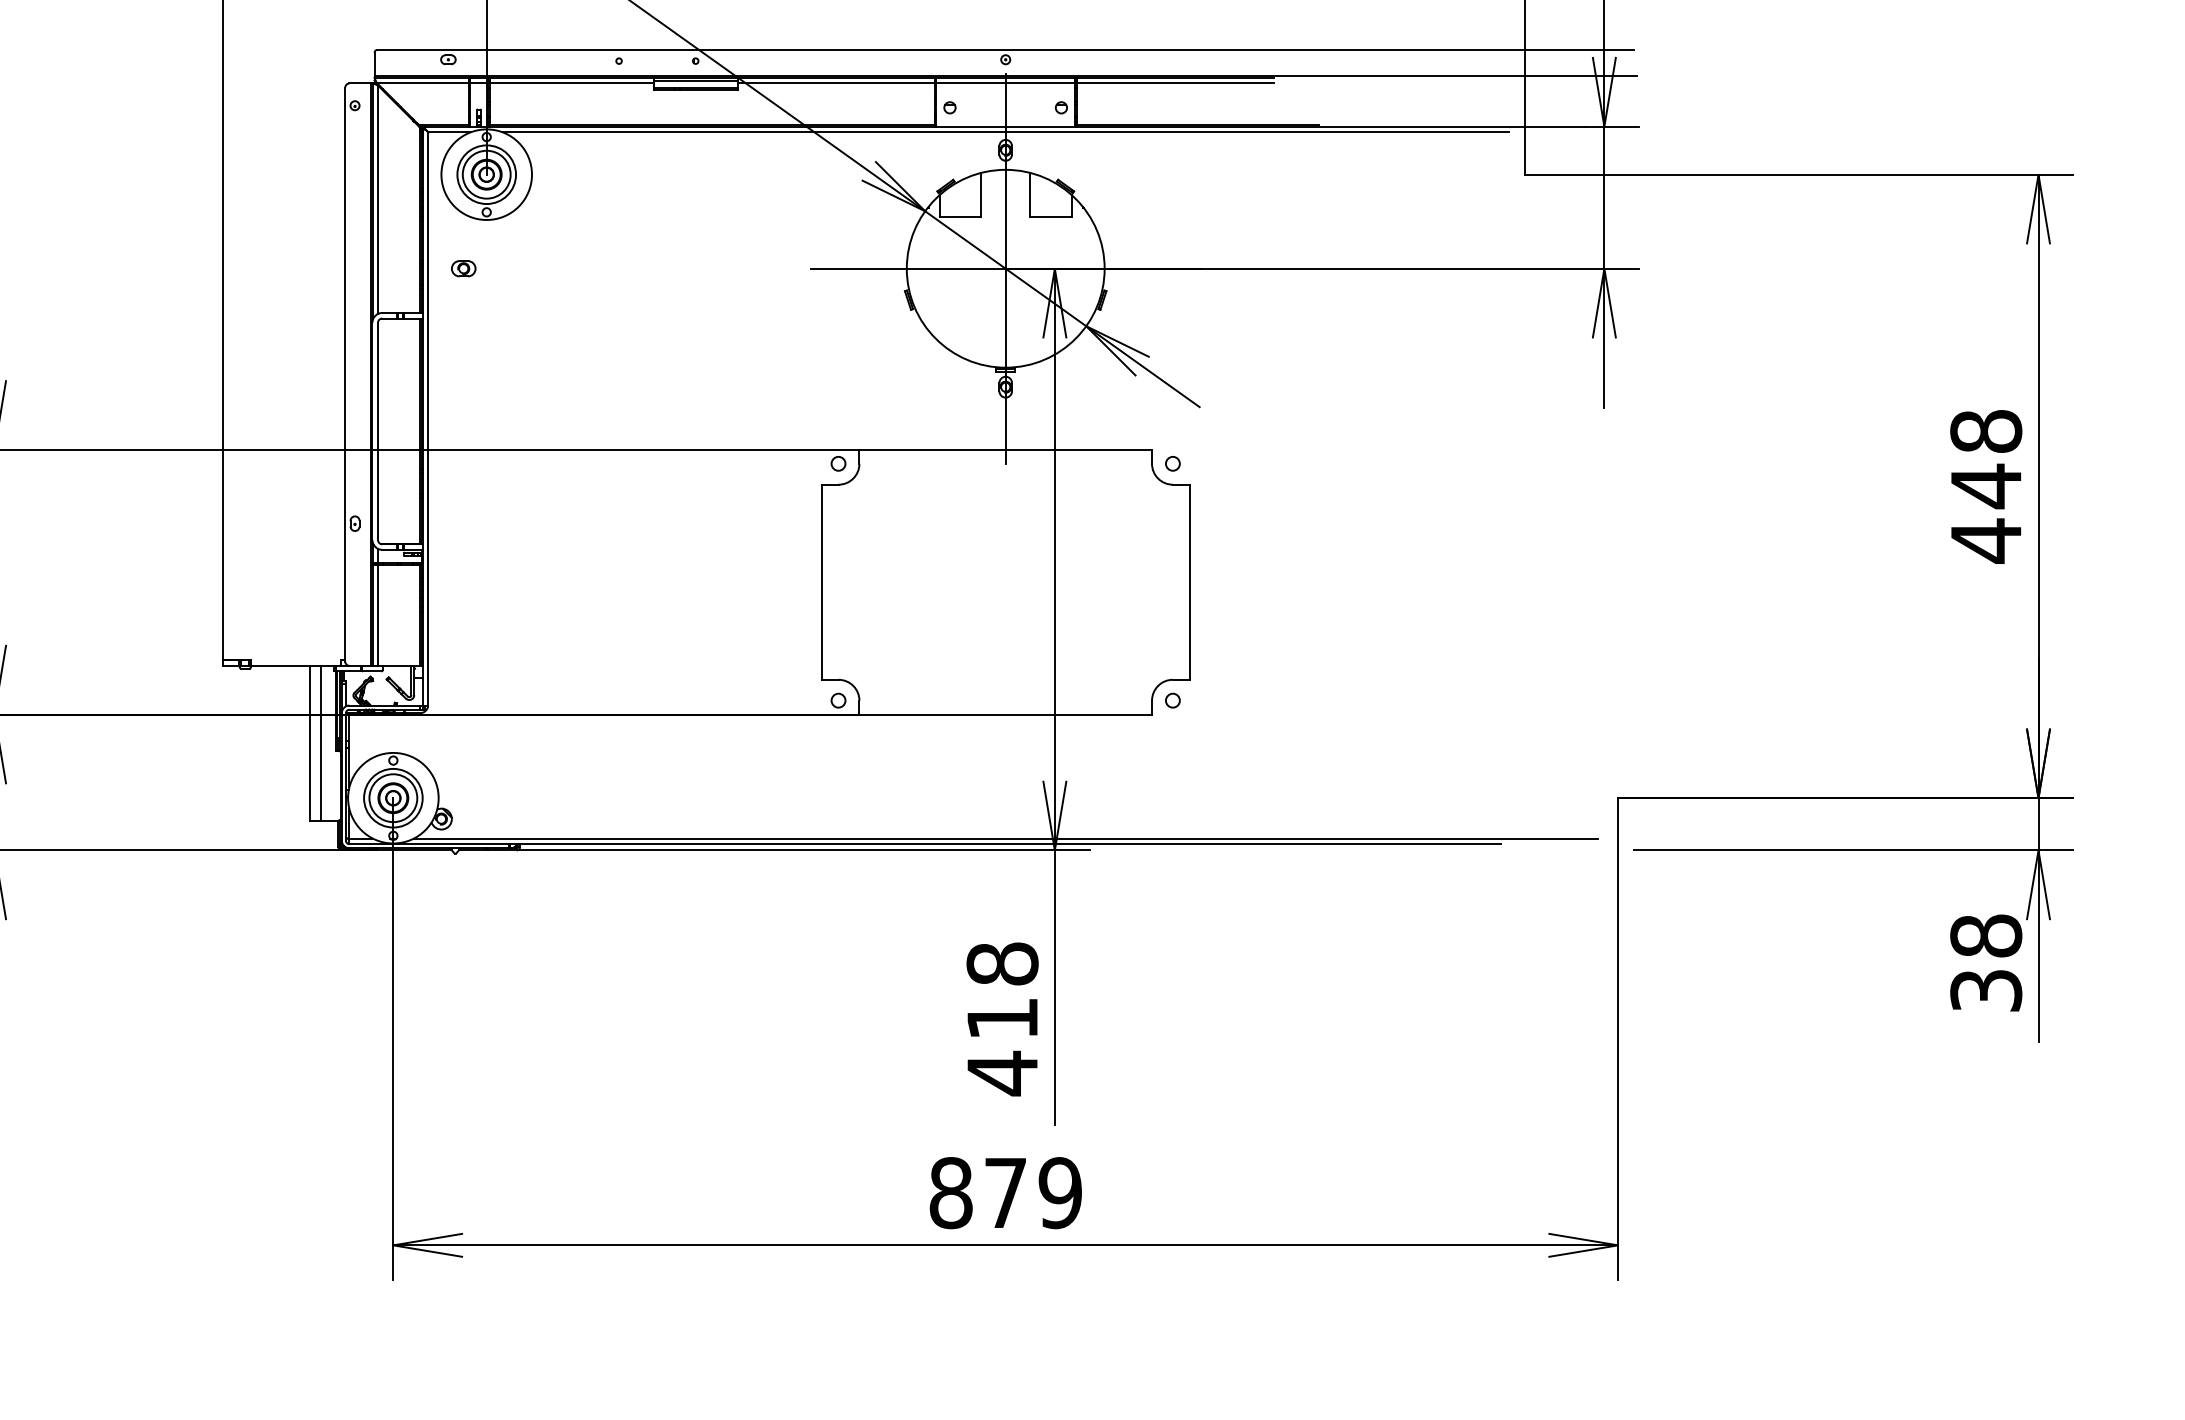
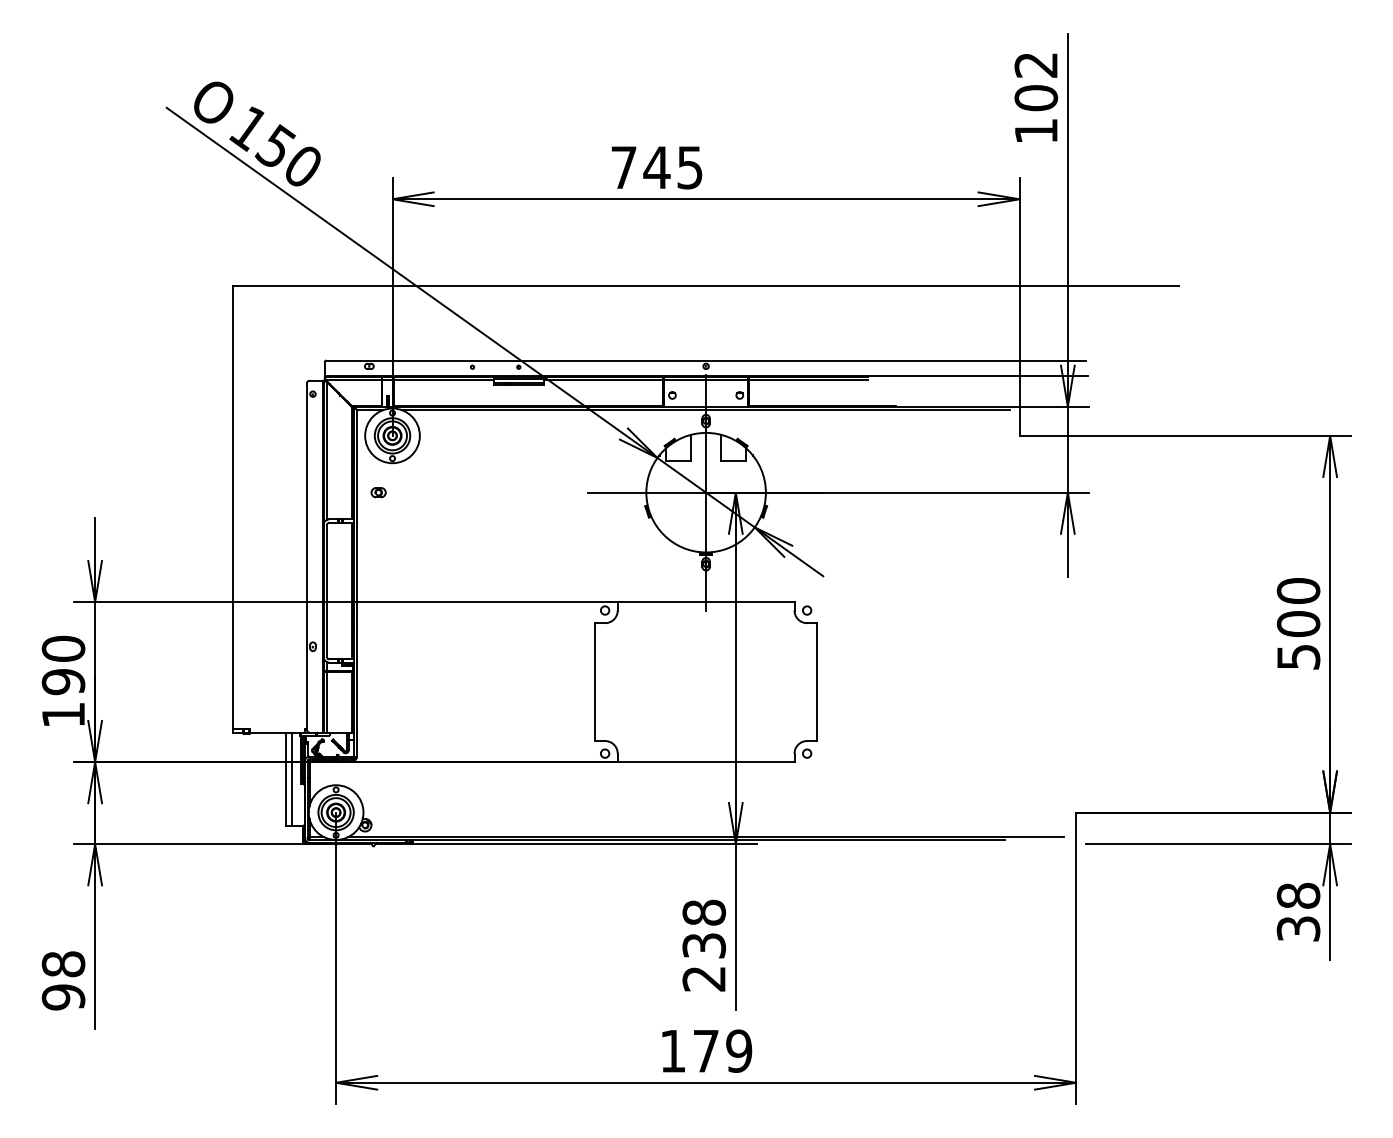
text: (1986, 486) -> (1298, 624), 448 -> 500
text: (1003, 1046) -> (704, 962), 418 -> 238
text: (951, 1191) -> (673, 1050), 879 -> 179

